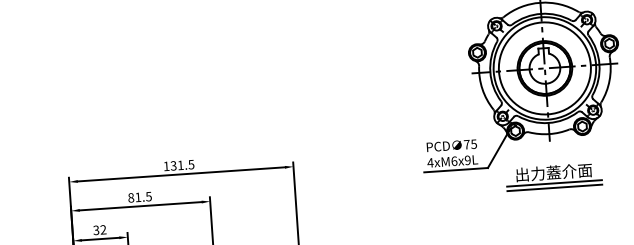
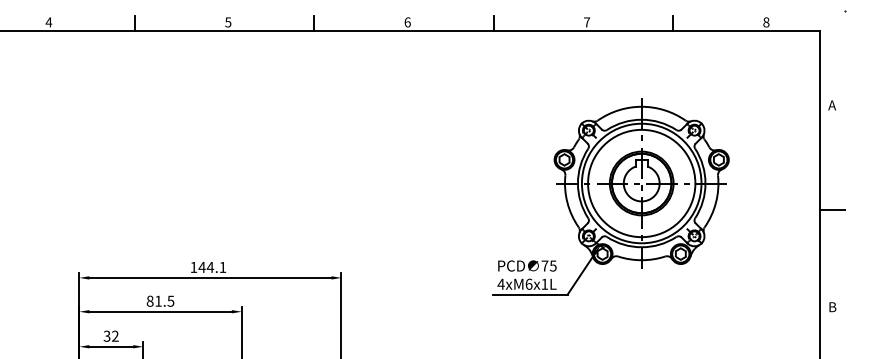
text: (467, 159) -> (544, 283), 4xM6x9L -> 4xM6x1L
text: (182, 164) -> (212, 266), 131.5 -> 144.1
part: (553, 177) -> (643, 310), removed

